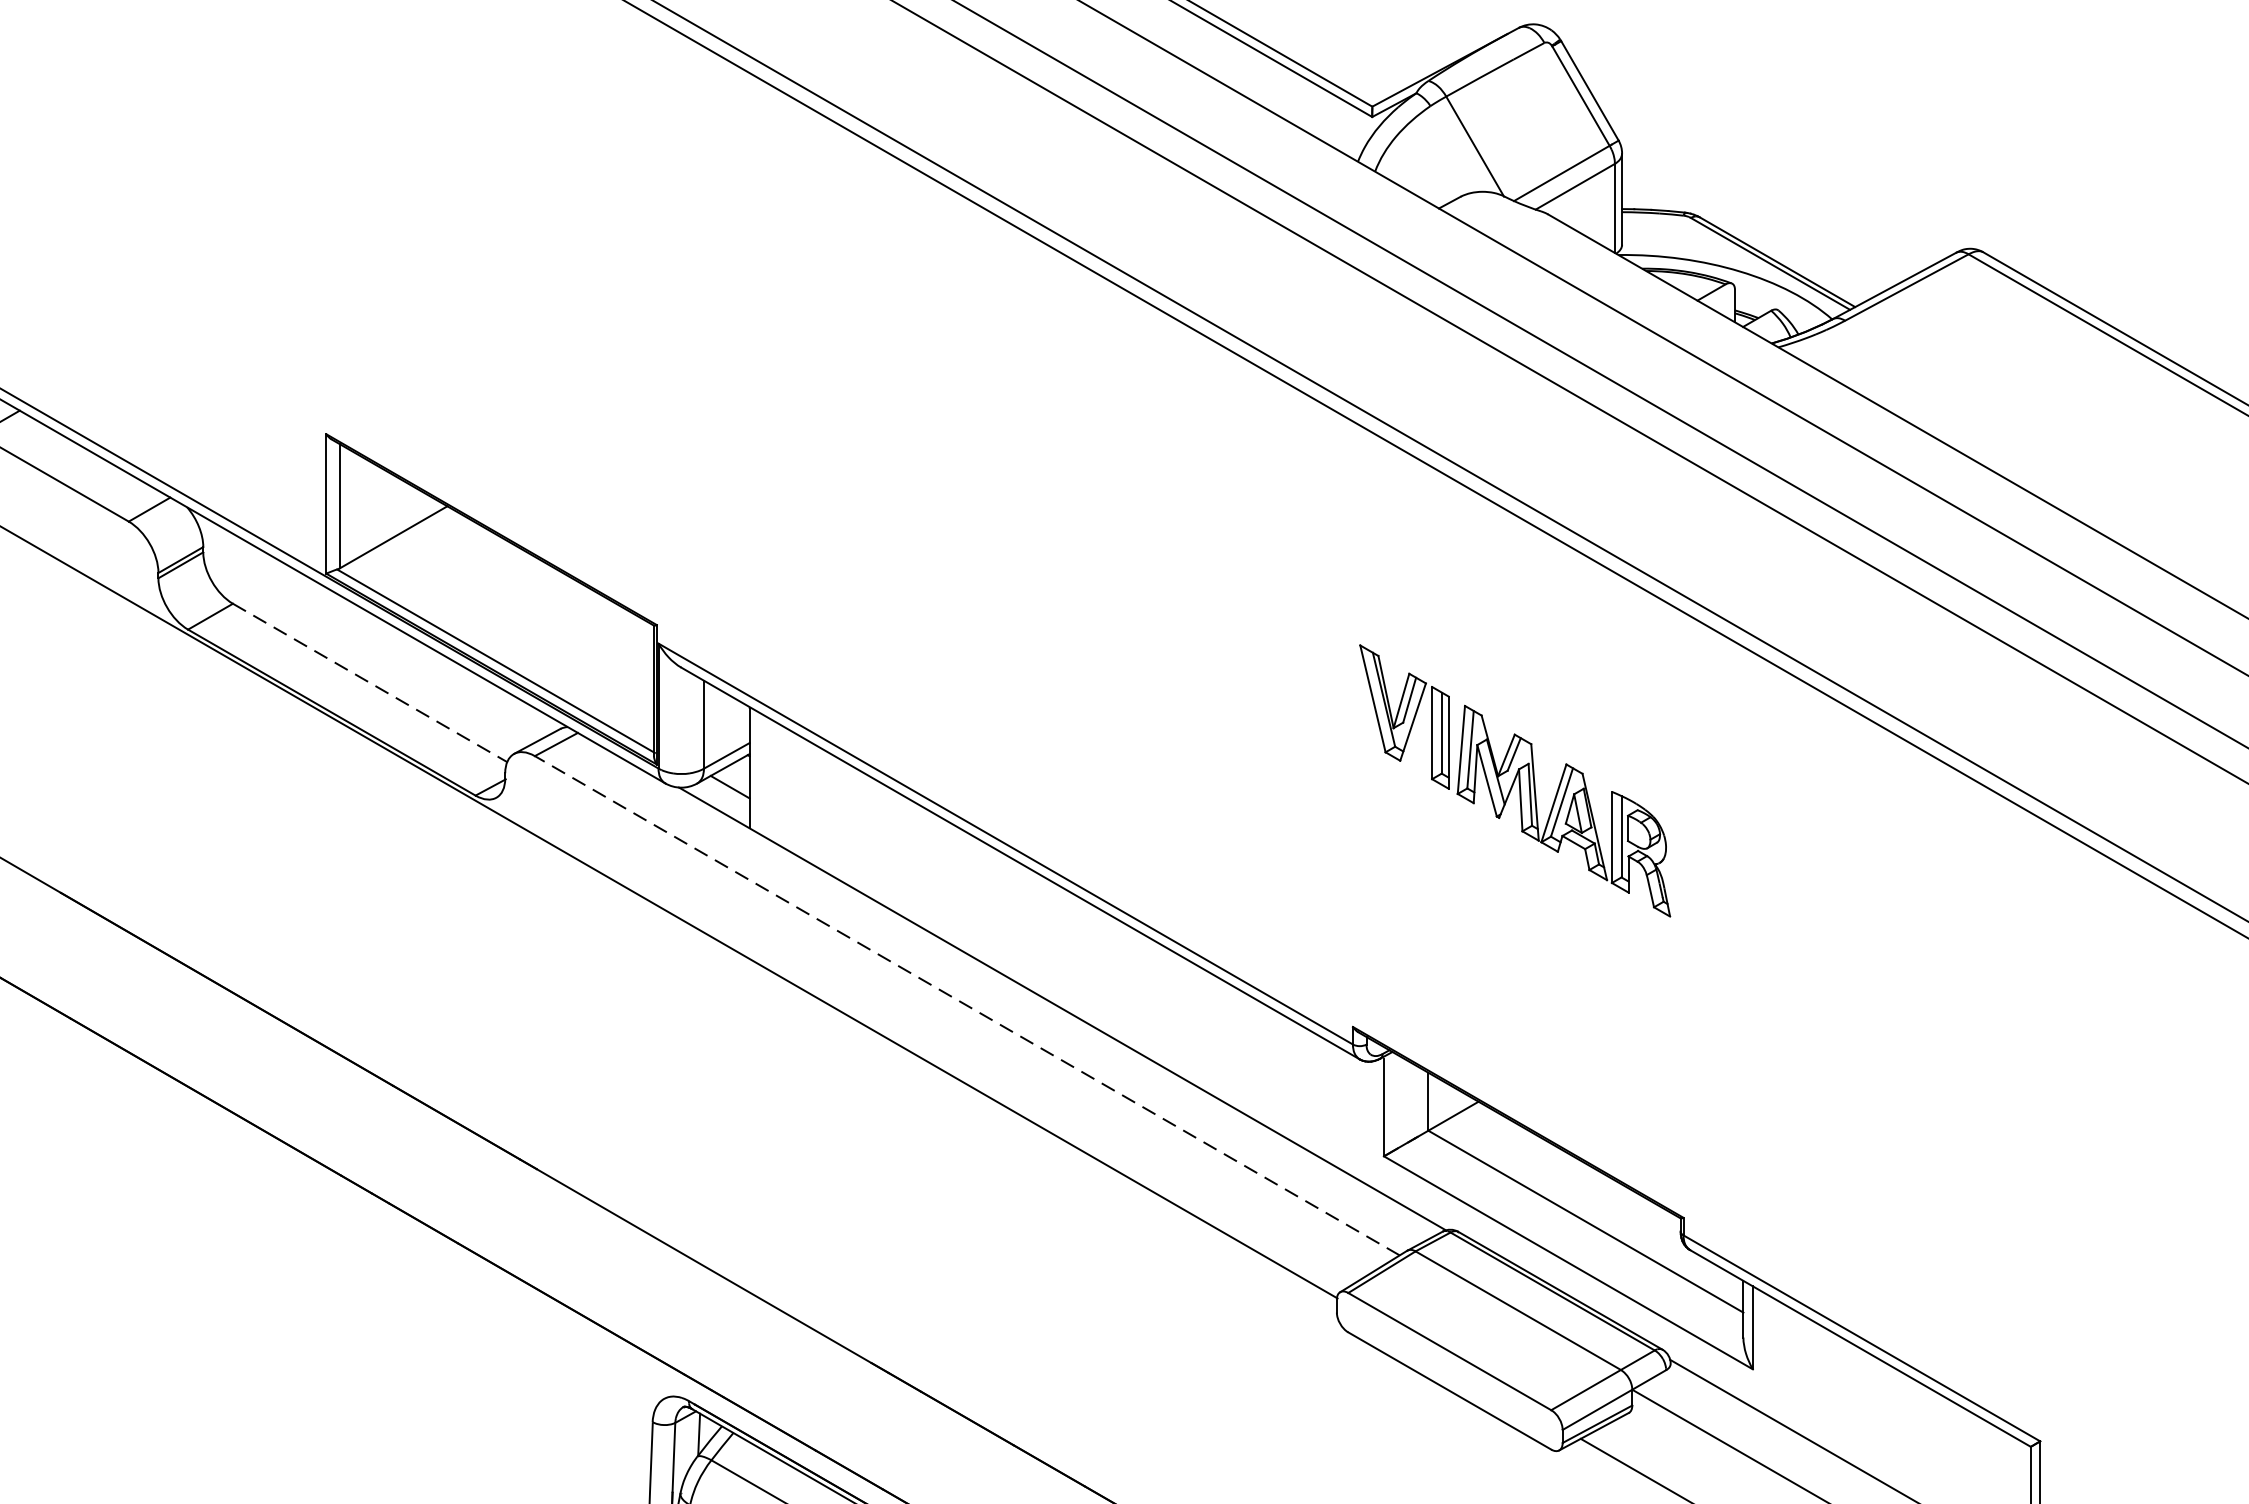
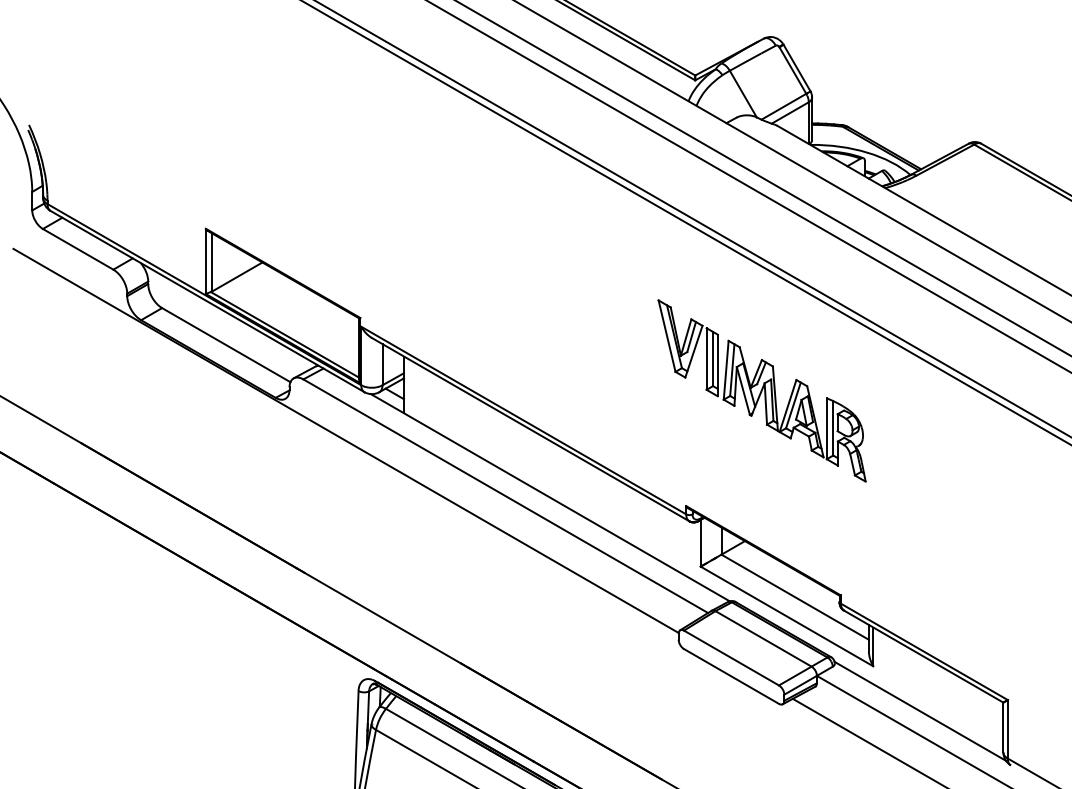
line: (370, 683) -> (226, 345), dashed -> solid
part: (1513, 779) -> (761, 390), size x1.43
line: (966, 1006) -> (505, 496), dashed -> solid

